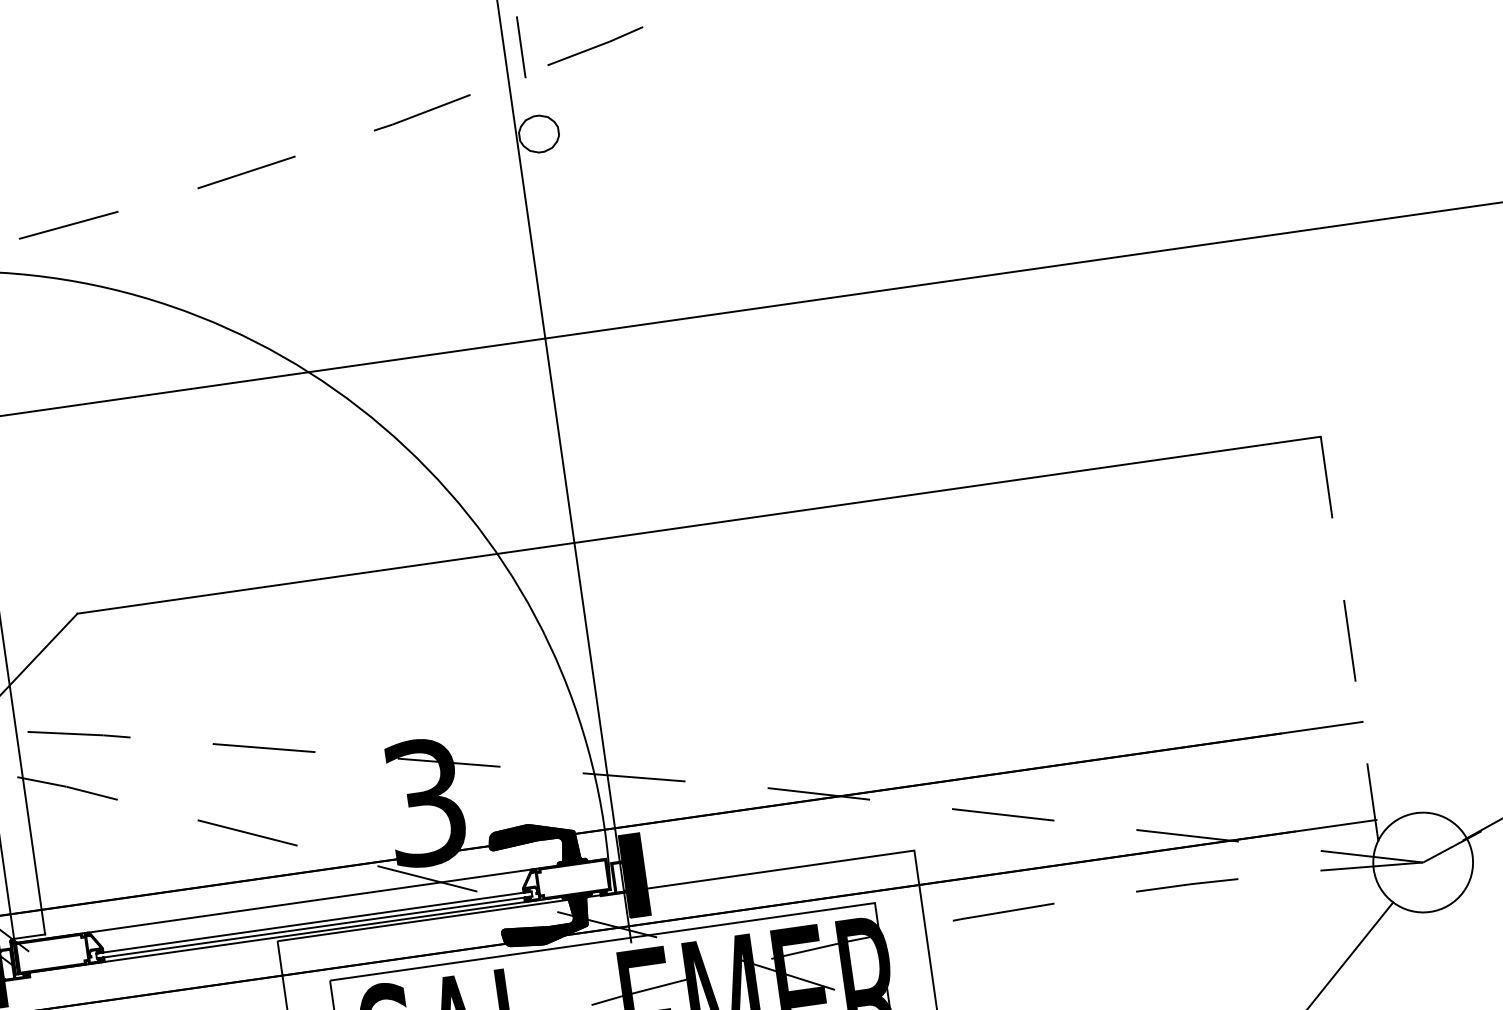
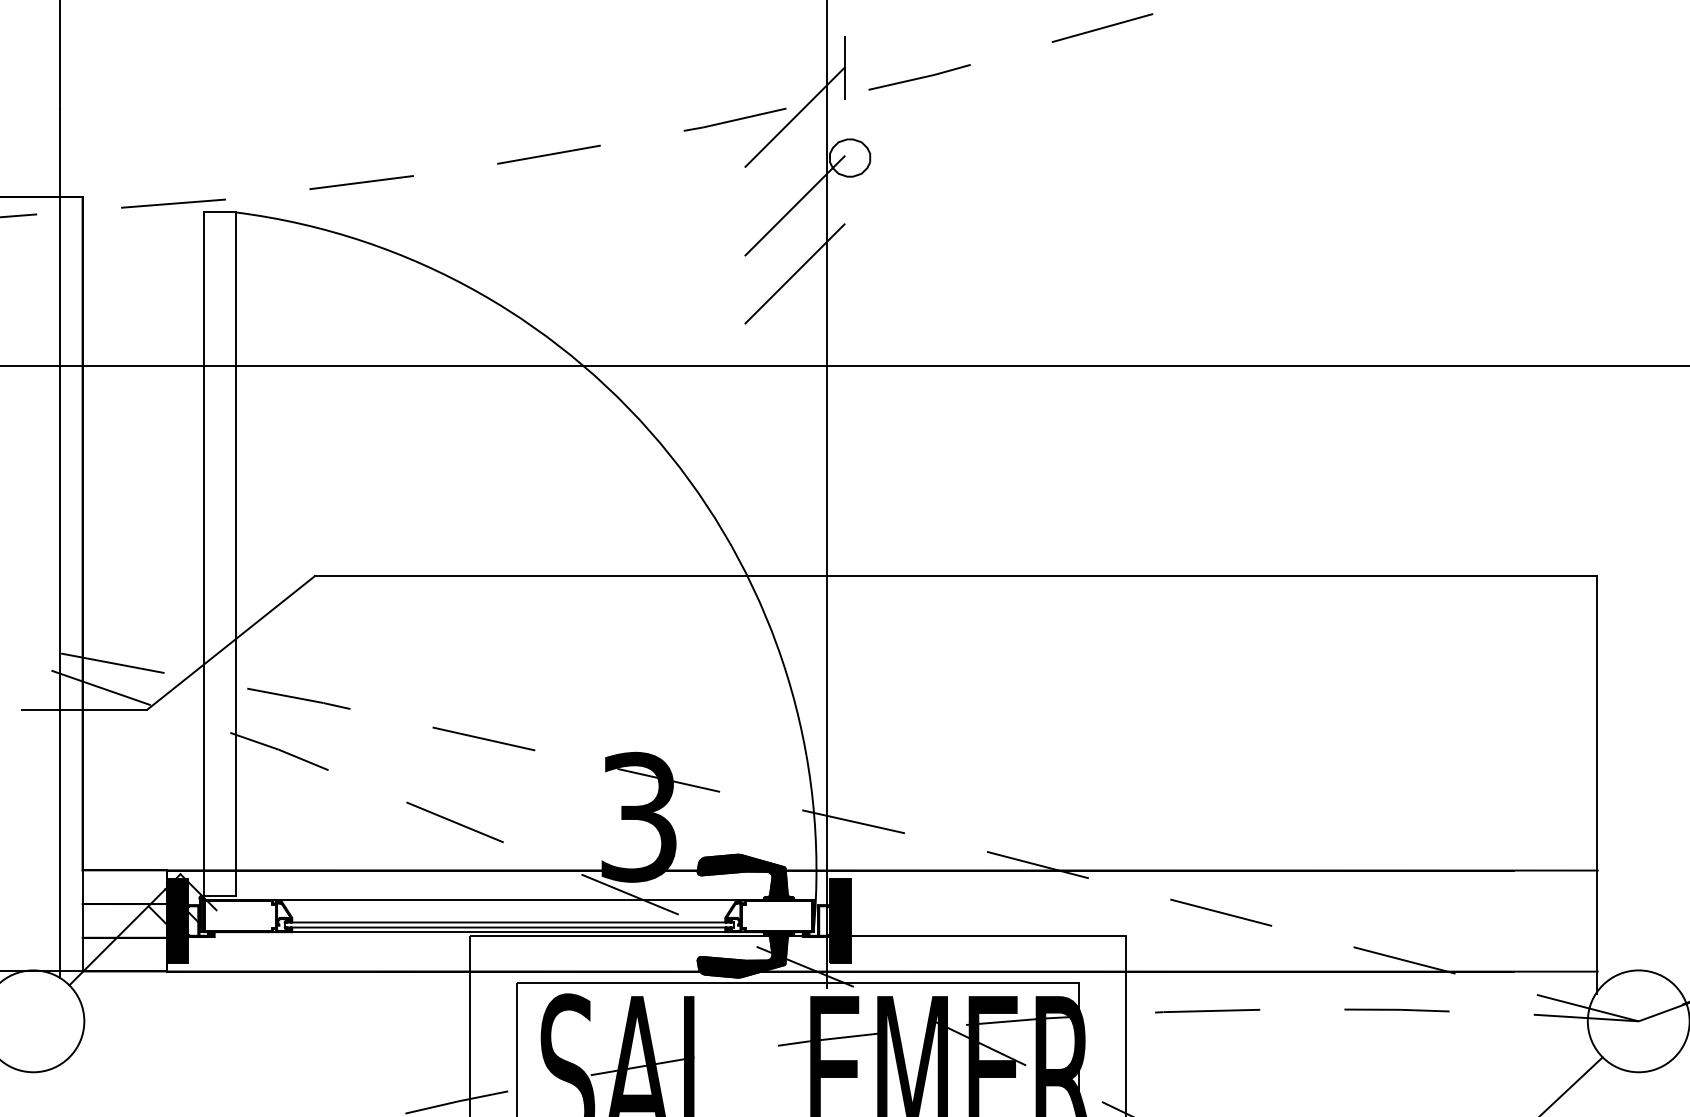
line: (479, 101) -> (794, 116), added
line: (491, 187) -> (794, 205), added
line: (501, 253) -> (794, 273), added
line: (1349, 639) -> (1596, 785), dashed -> solid

